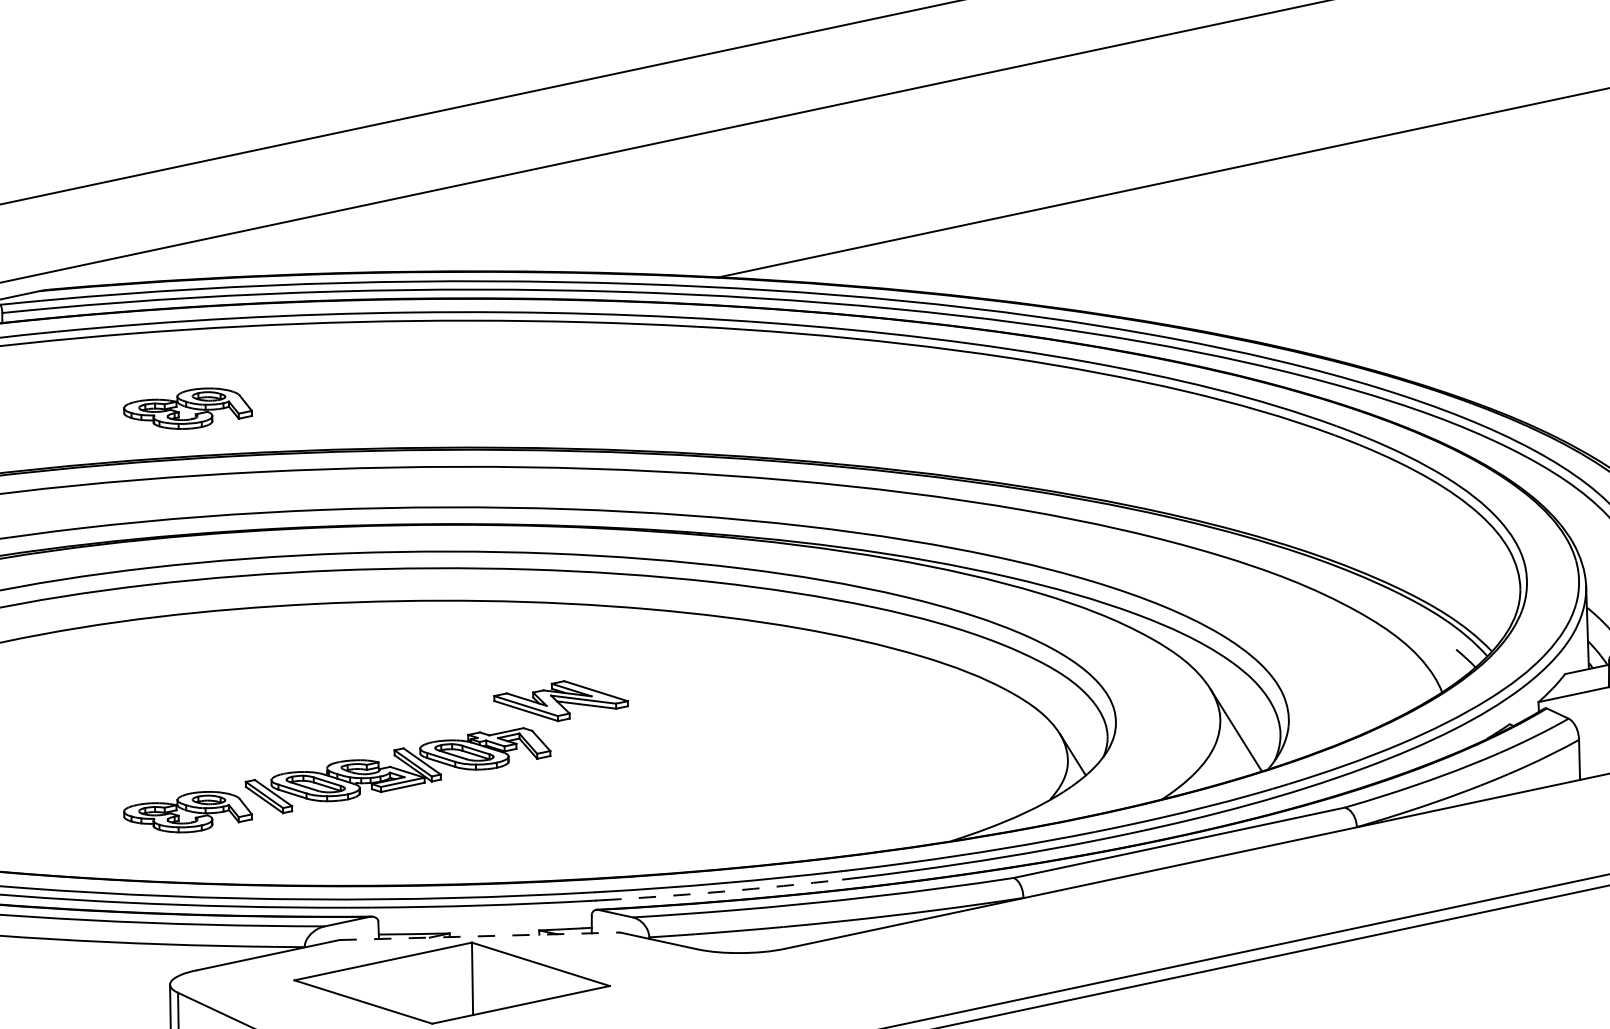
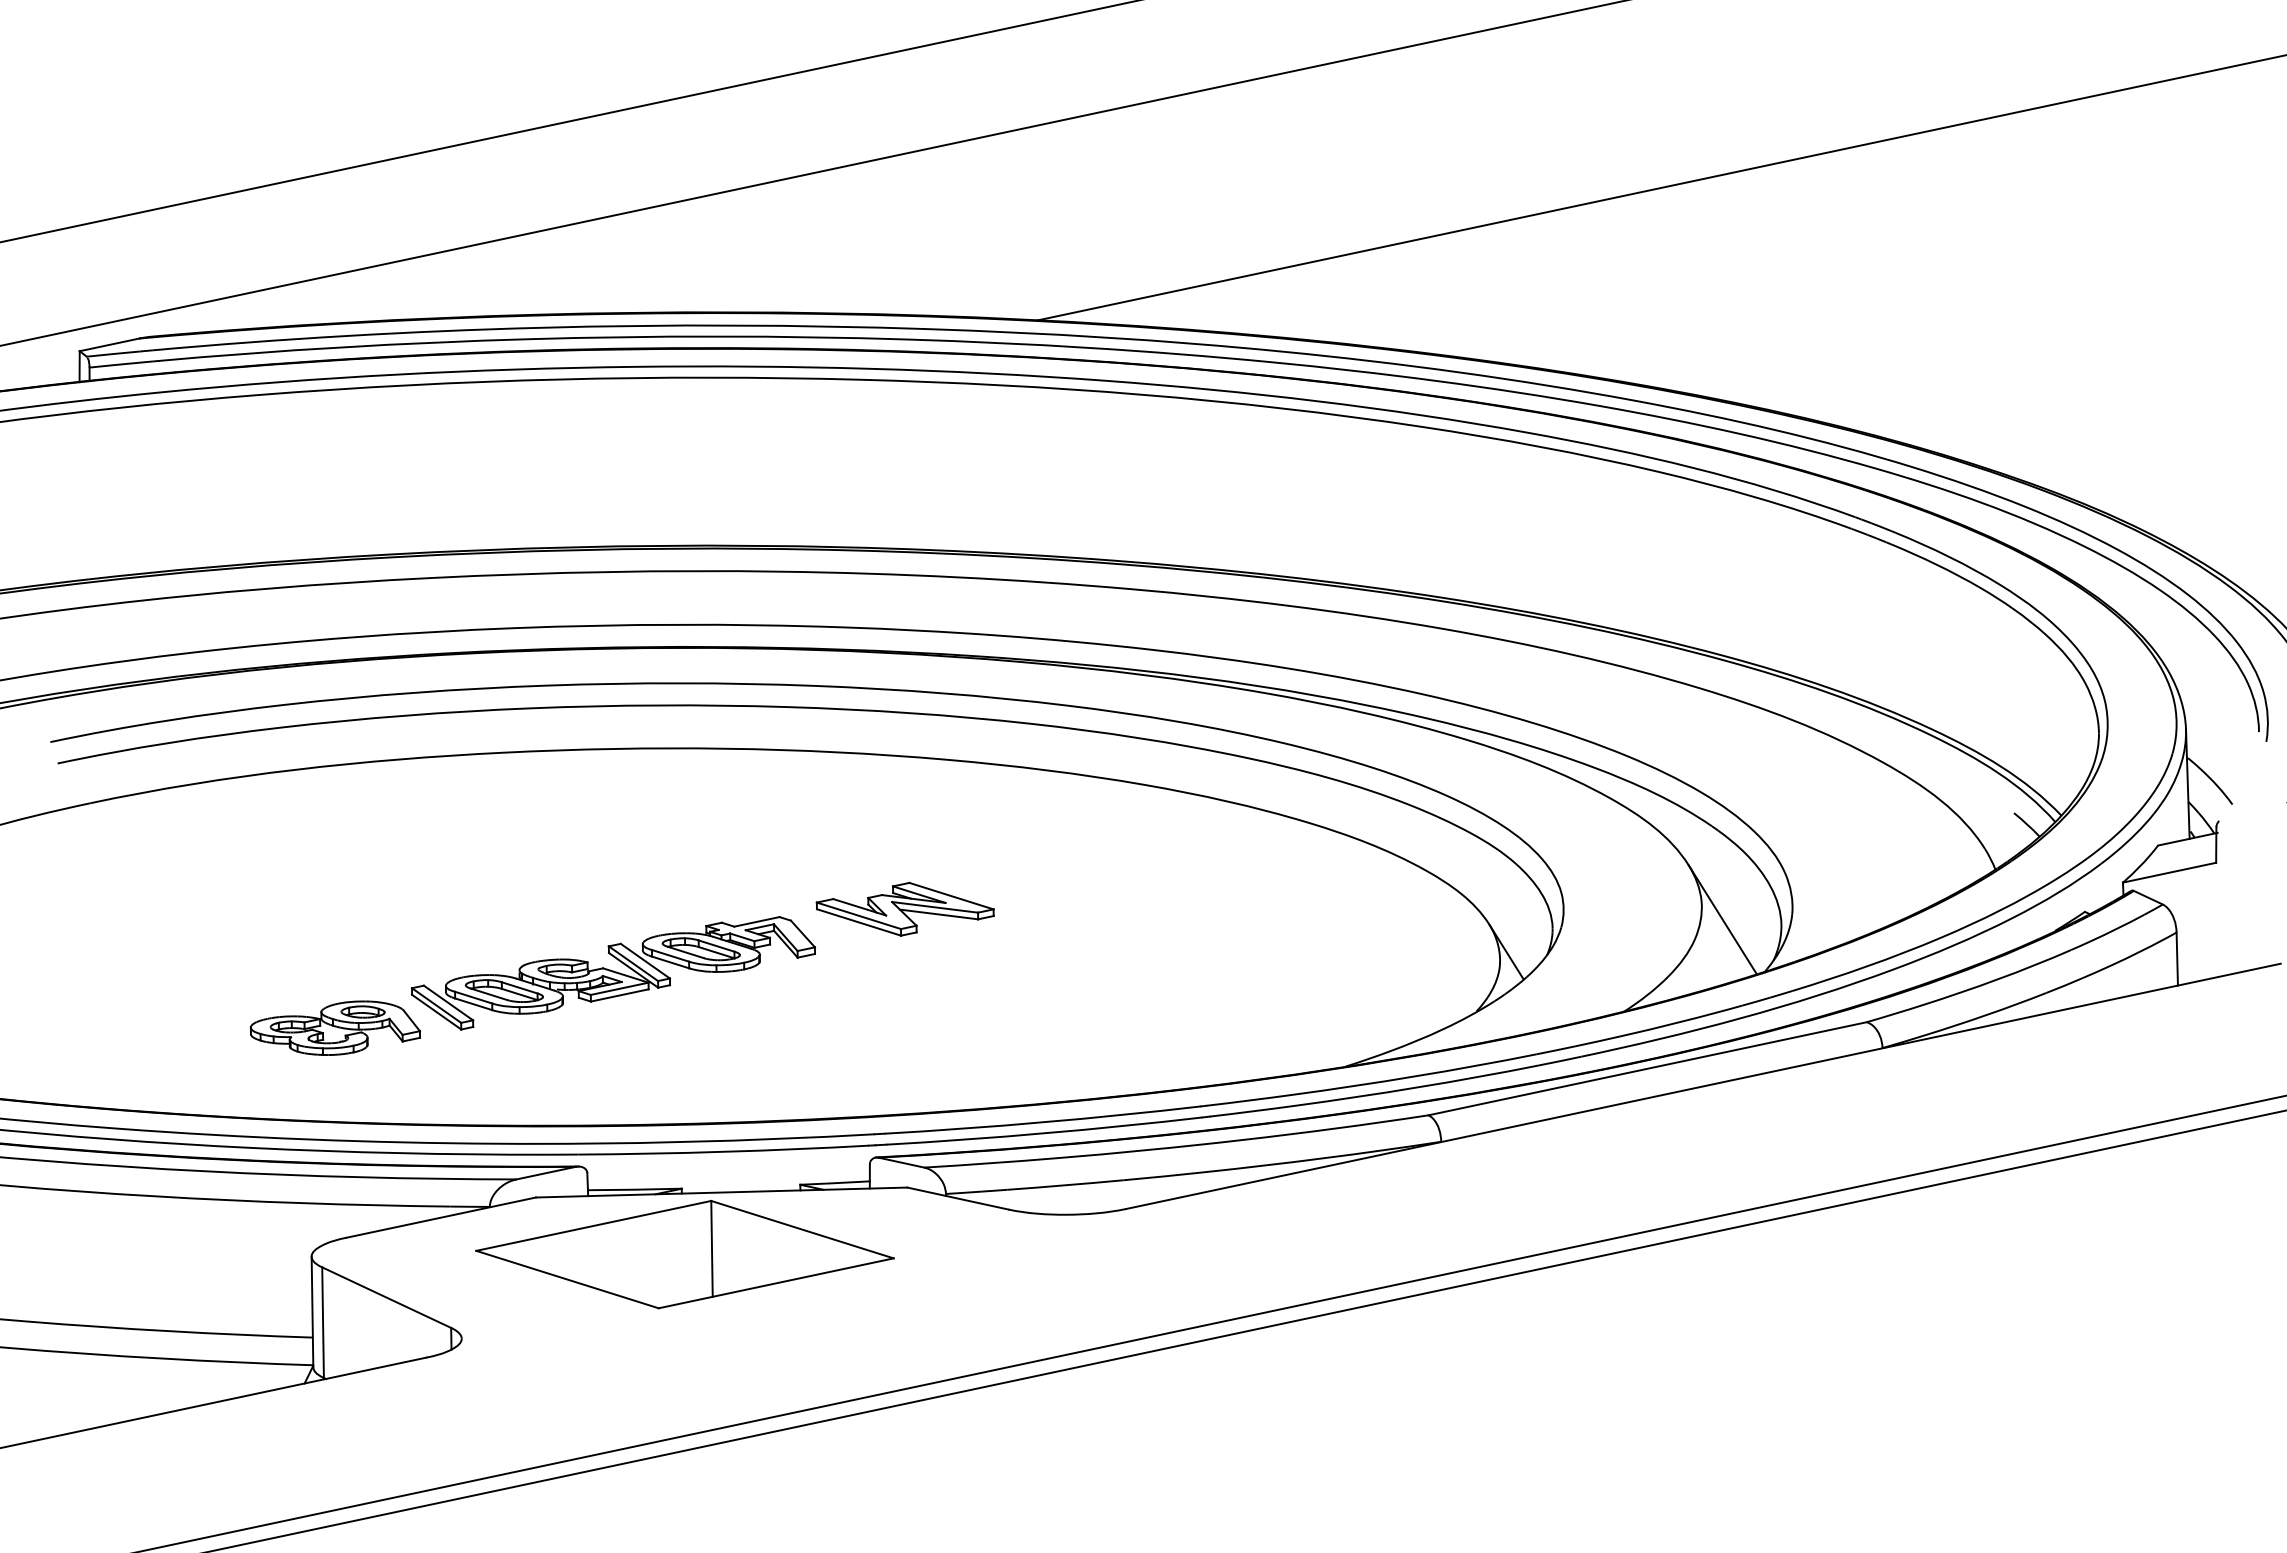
part: (187, 408) -> (334, 493), removed
part: (560, 700) -> (904, 908), moved
arc: (723, 891) -> (1044, 1133), dashed -> solid
line: (479, 936) -> (721, 1192), dashed -> solid

